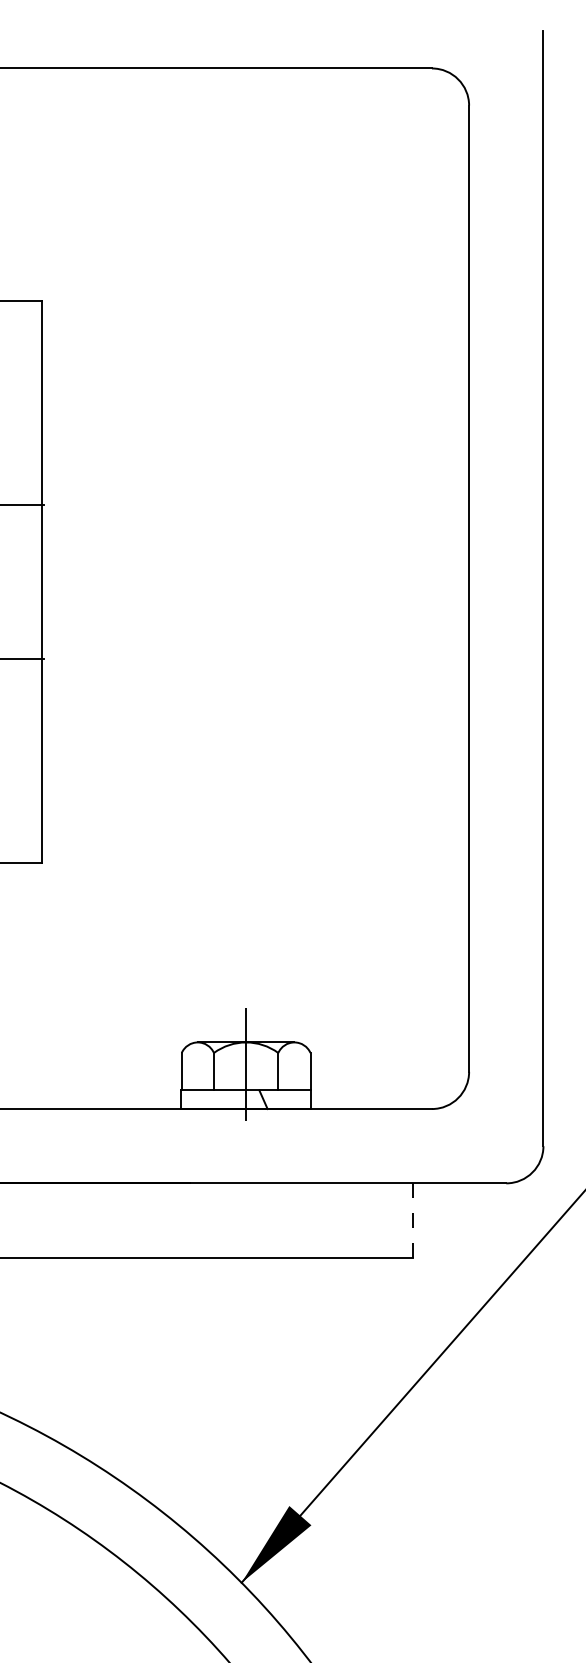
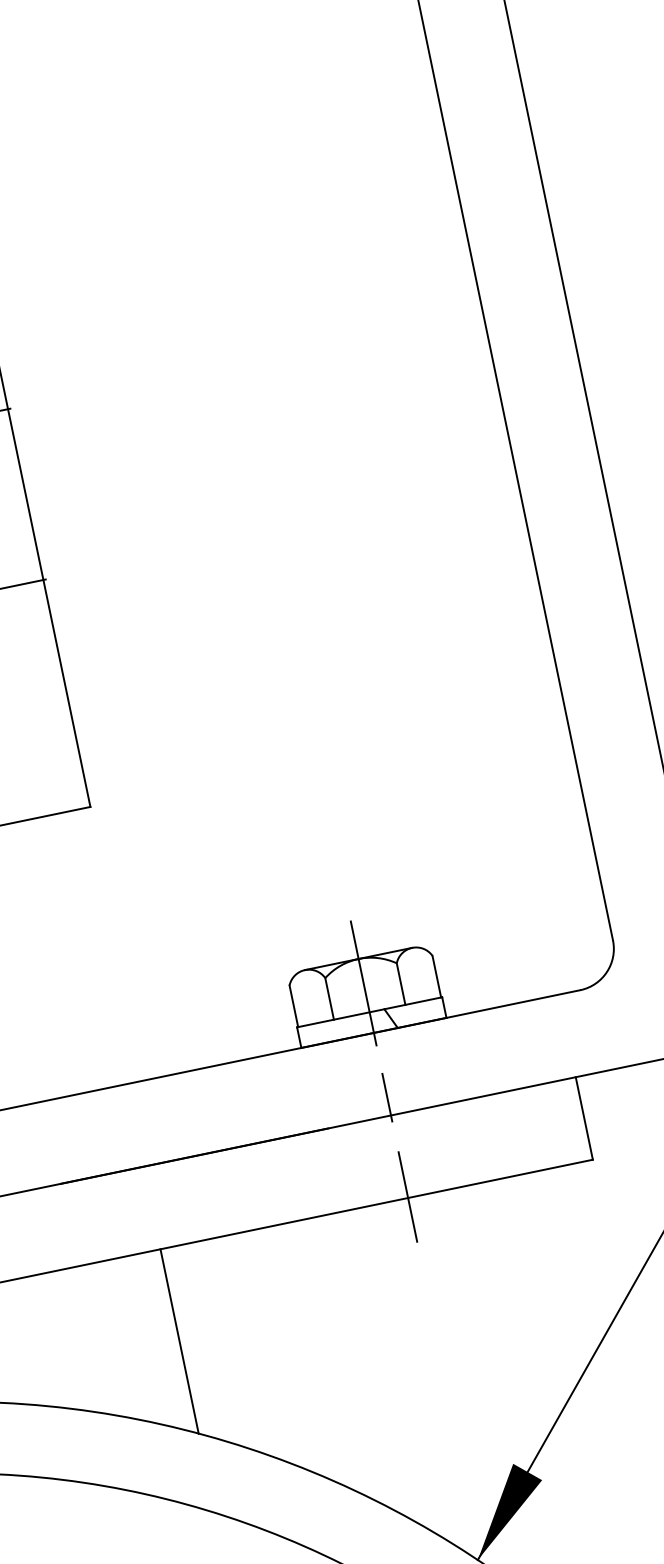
line: (246, 1167) -> (387, 1097), added
line: (412, 1221) -> (584, 1119), dashed -> solid
line: (246, 1256) -> (408, 1196), added
line: (23, 1340) -> (179, 1341), added

